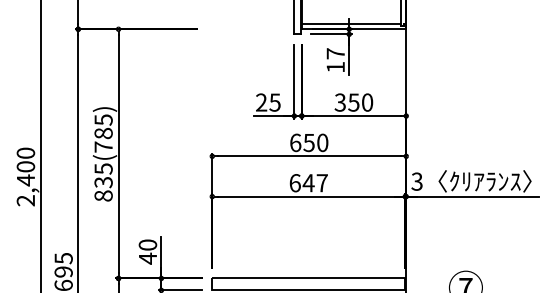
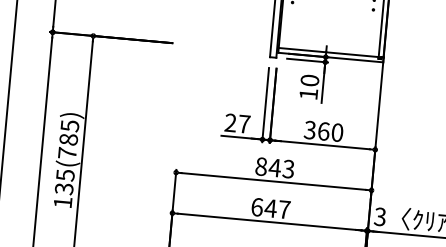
text: (335, 53) -> (309, 80), 17 -> 10
text: (274, 102) -> (243, 124), 25 -> 27
text: (353, 102) -> (323, 131), 350 -> 360
text: (309, 142) -> (275, 167), 650 -> 843
text: (103, 195) -> (62, 202), 835(785) -> 135(785)

